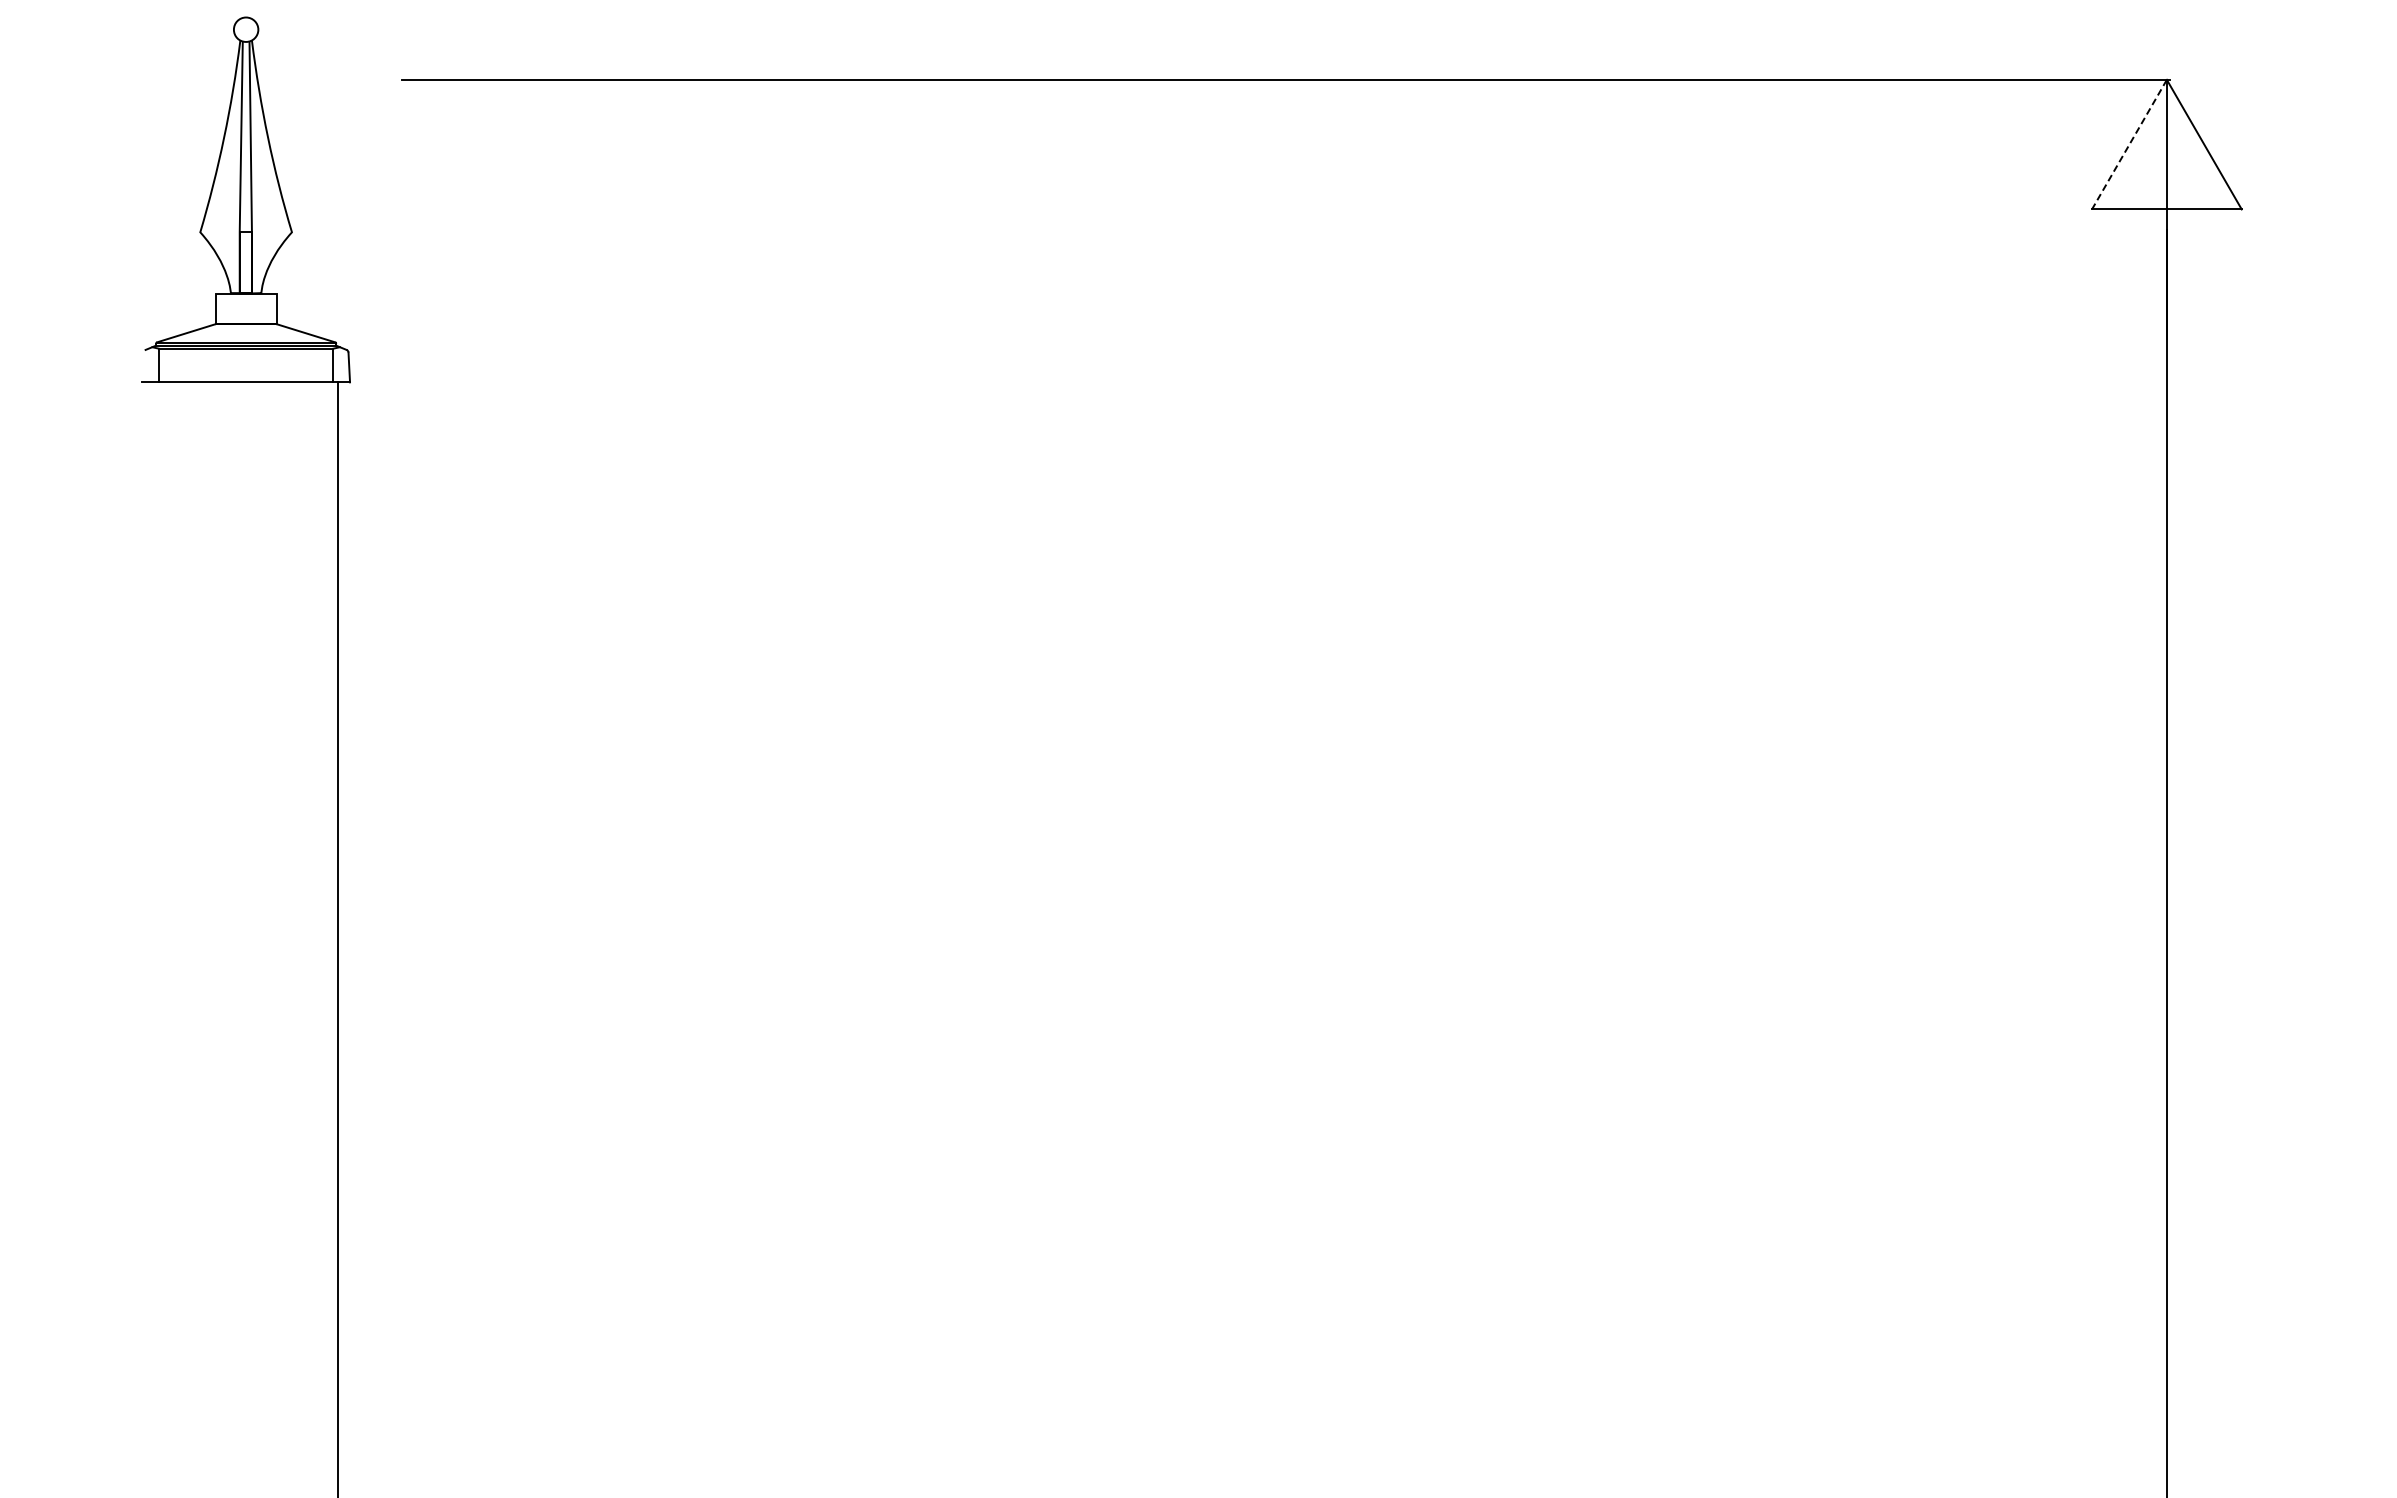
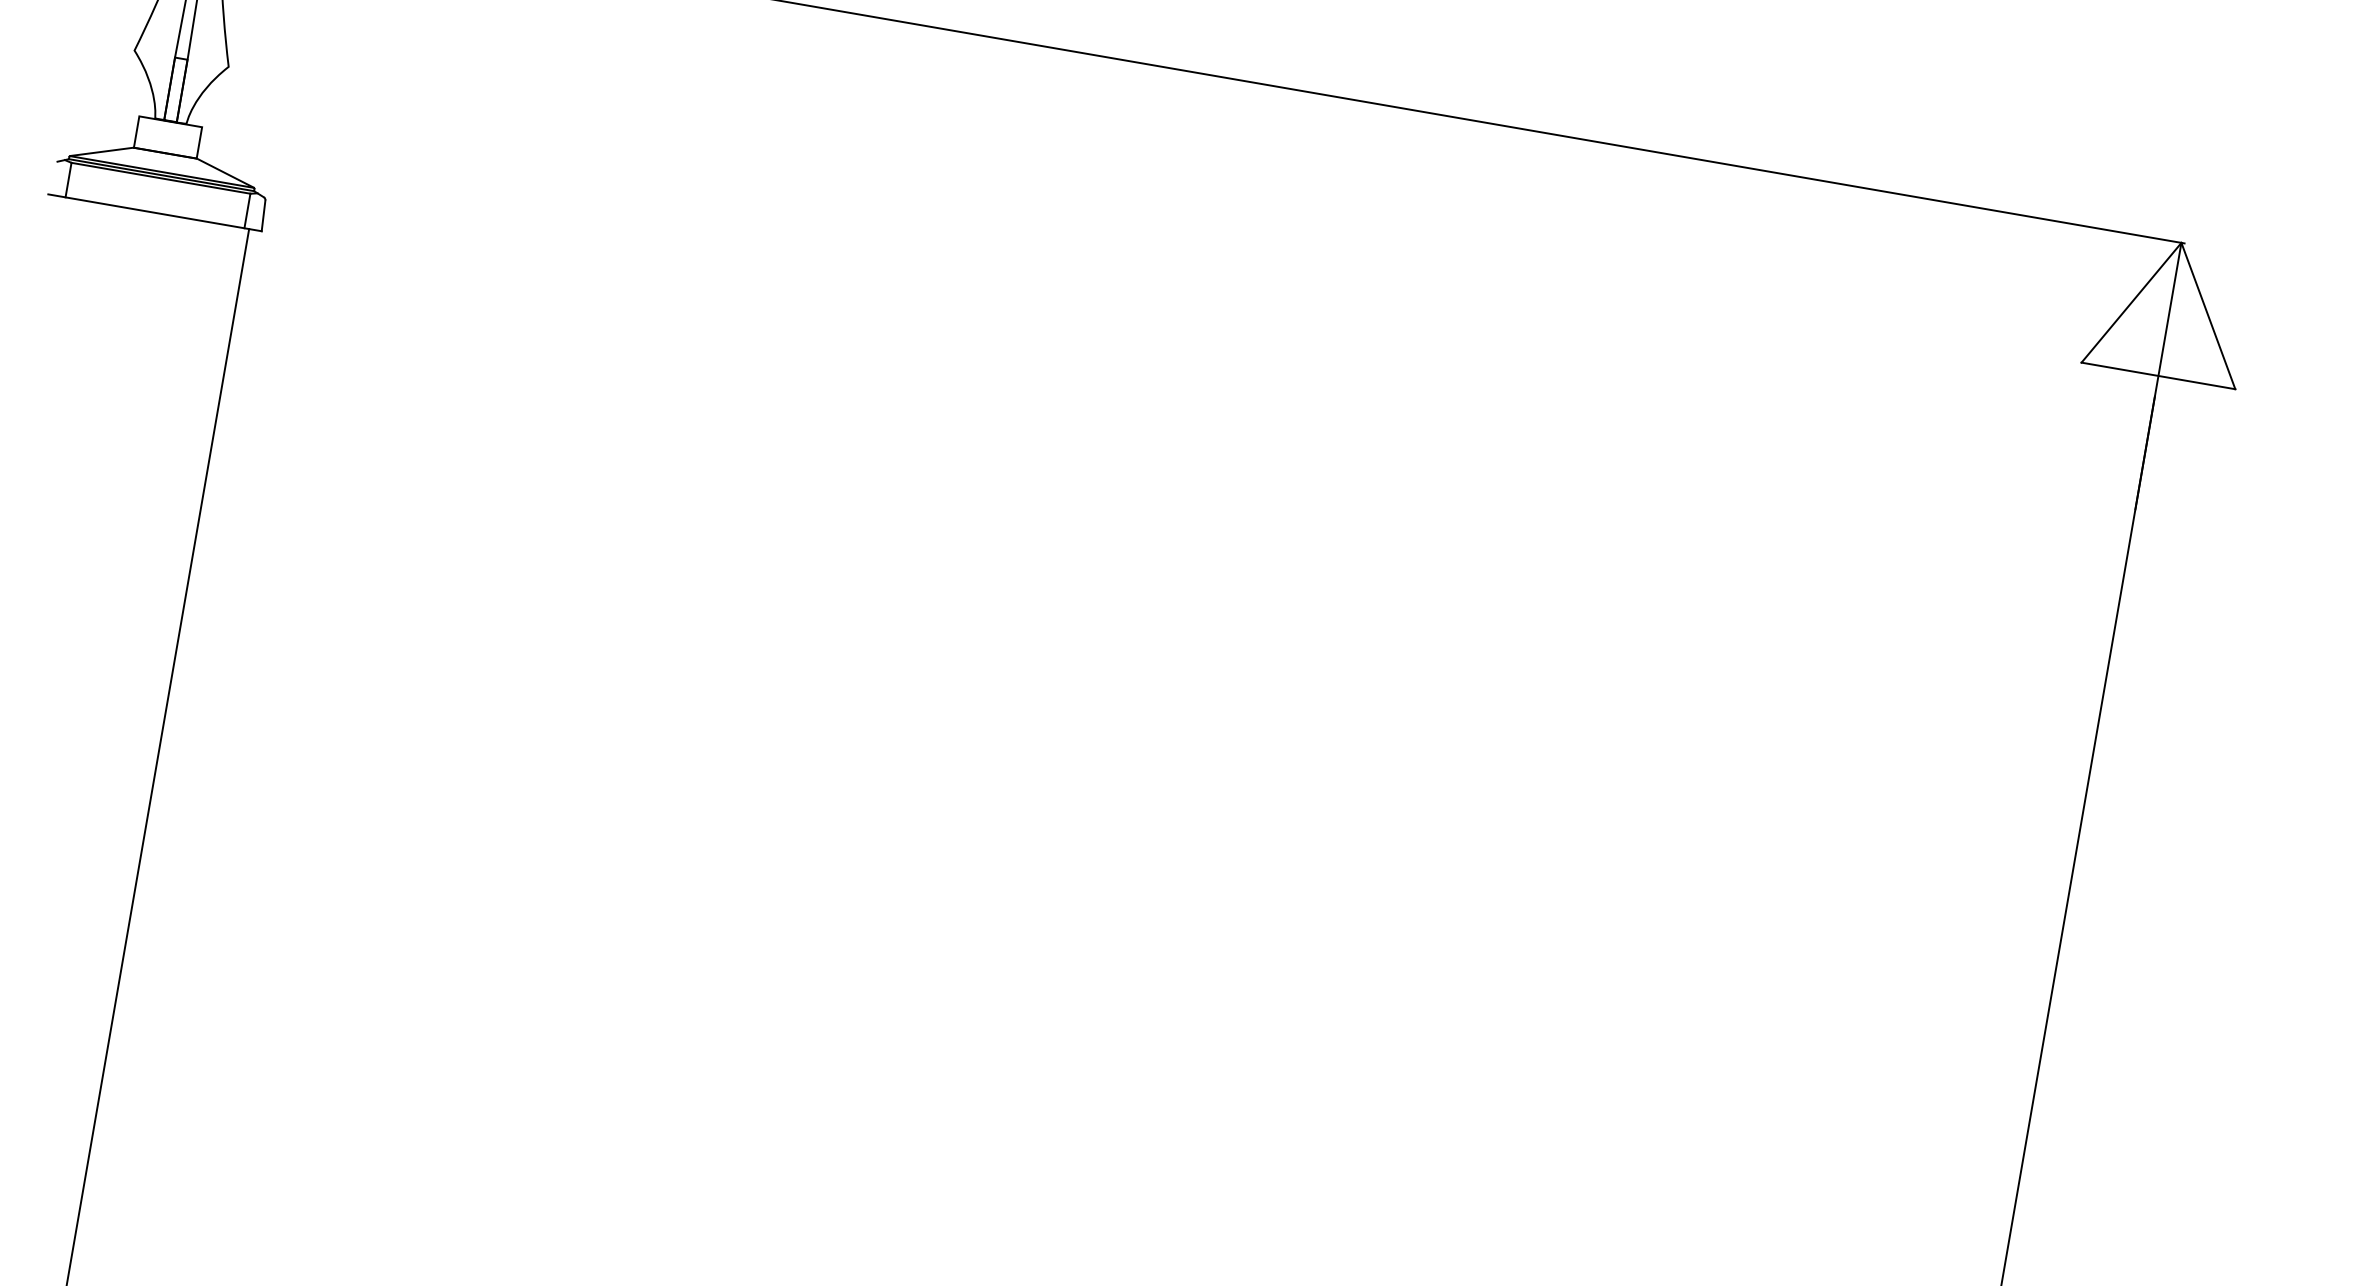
line: (2129, 144) -> (2131, 302), dashed -> solid

